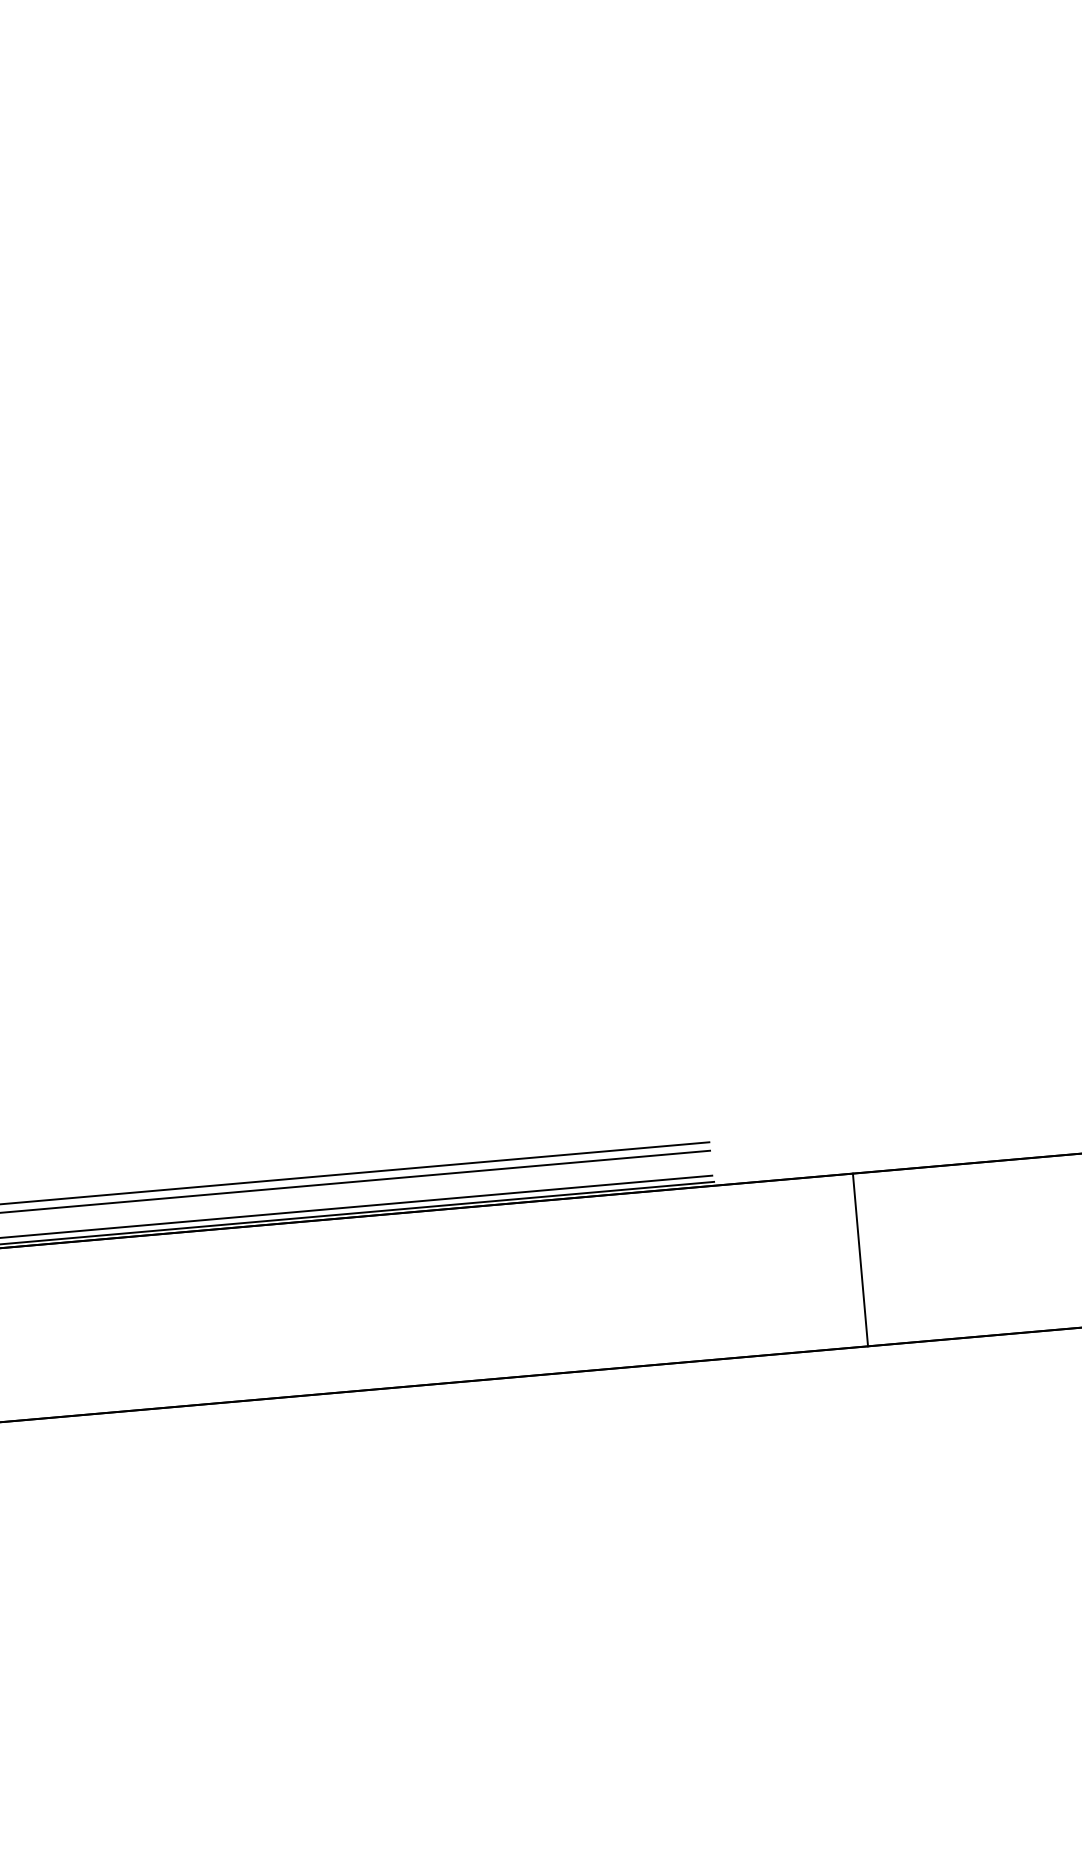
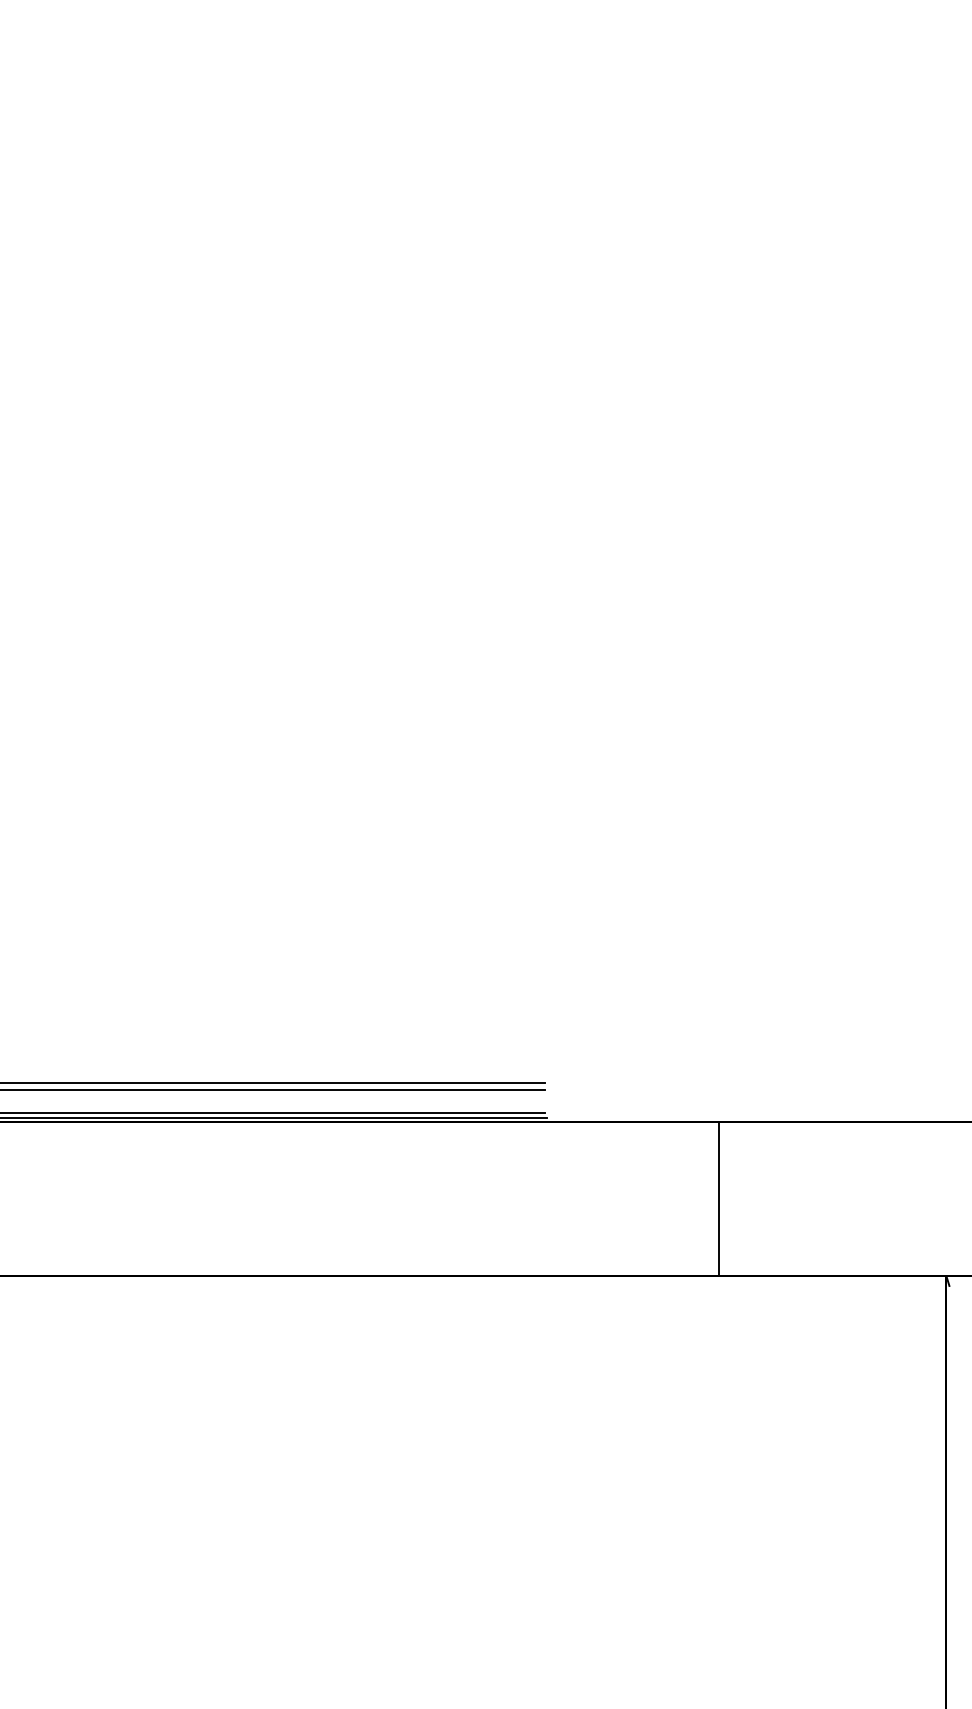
line: (860, 1259) -> (718, 1198), moved

